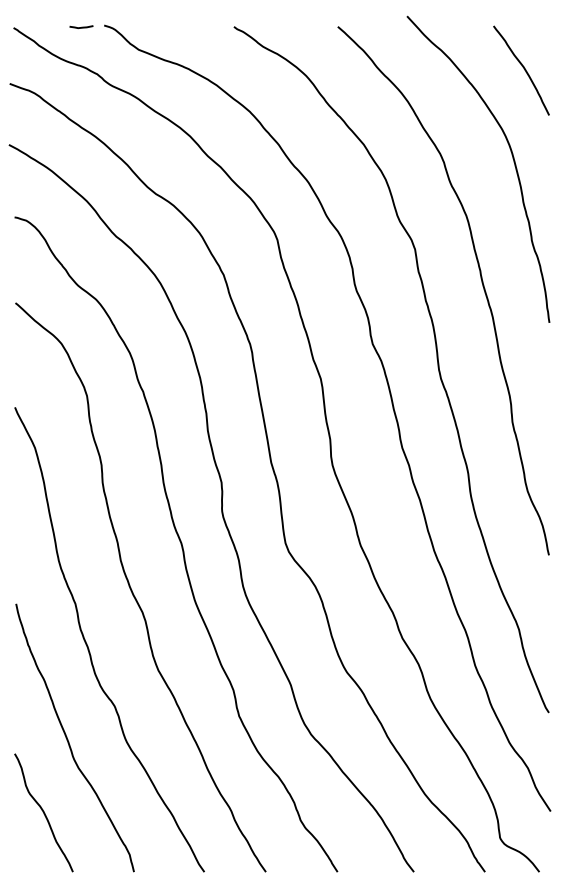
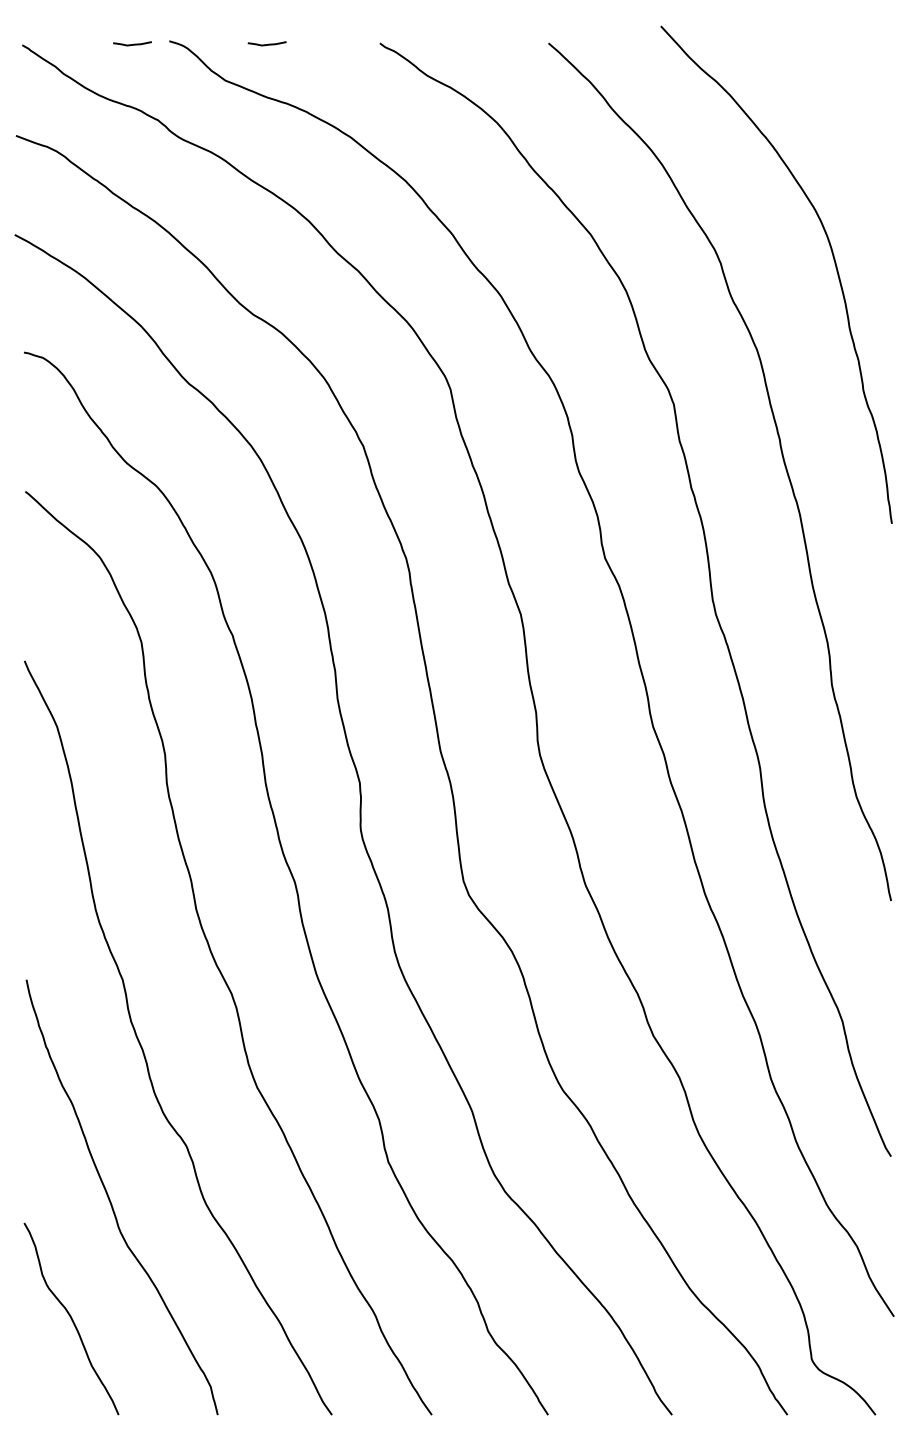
curve: (164, 26) -> (267, 42), added
curve: (523, 68) -> (849, 110), removed

